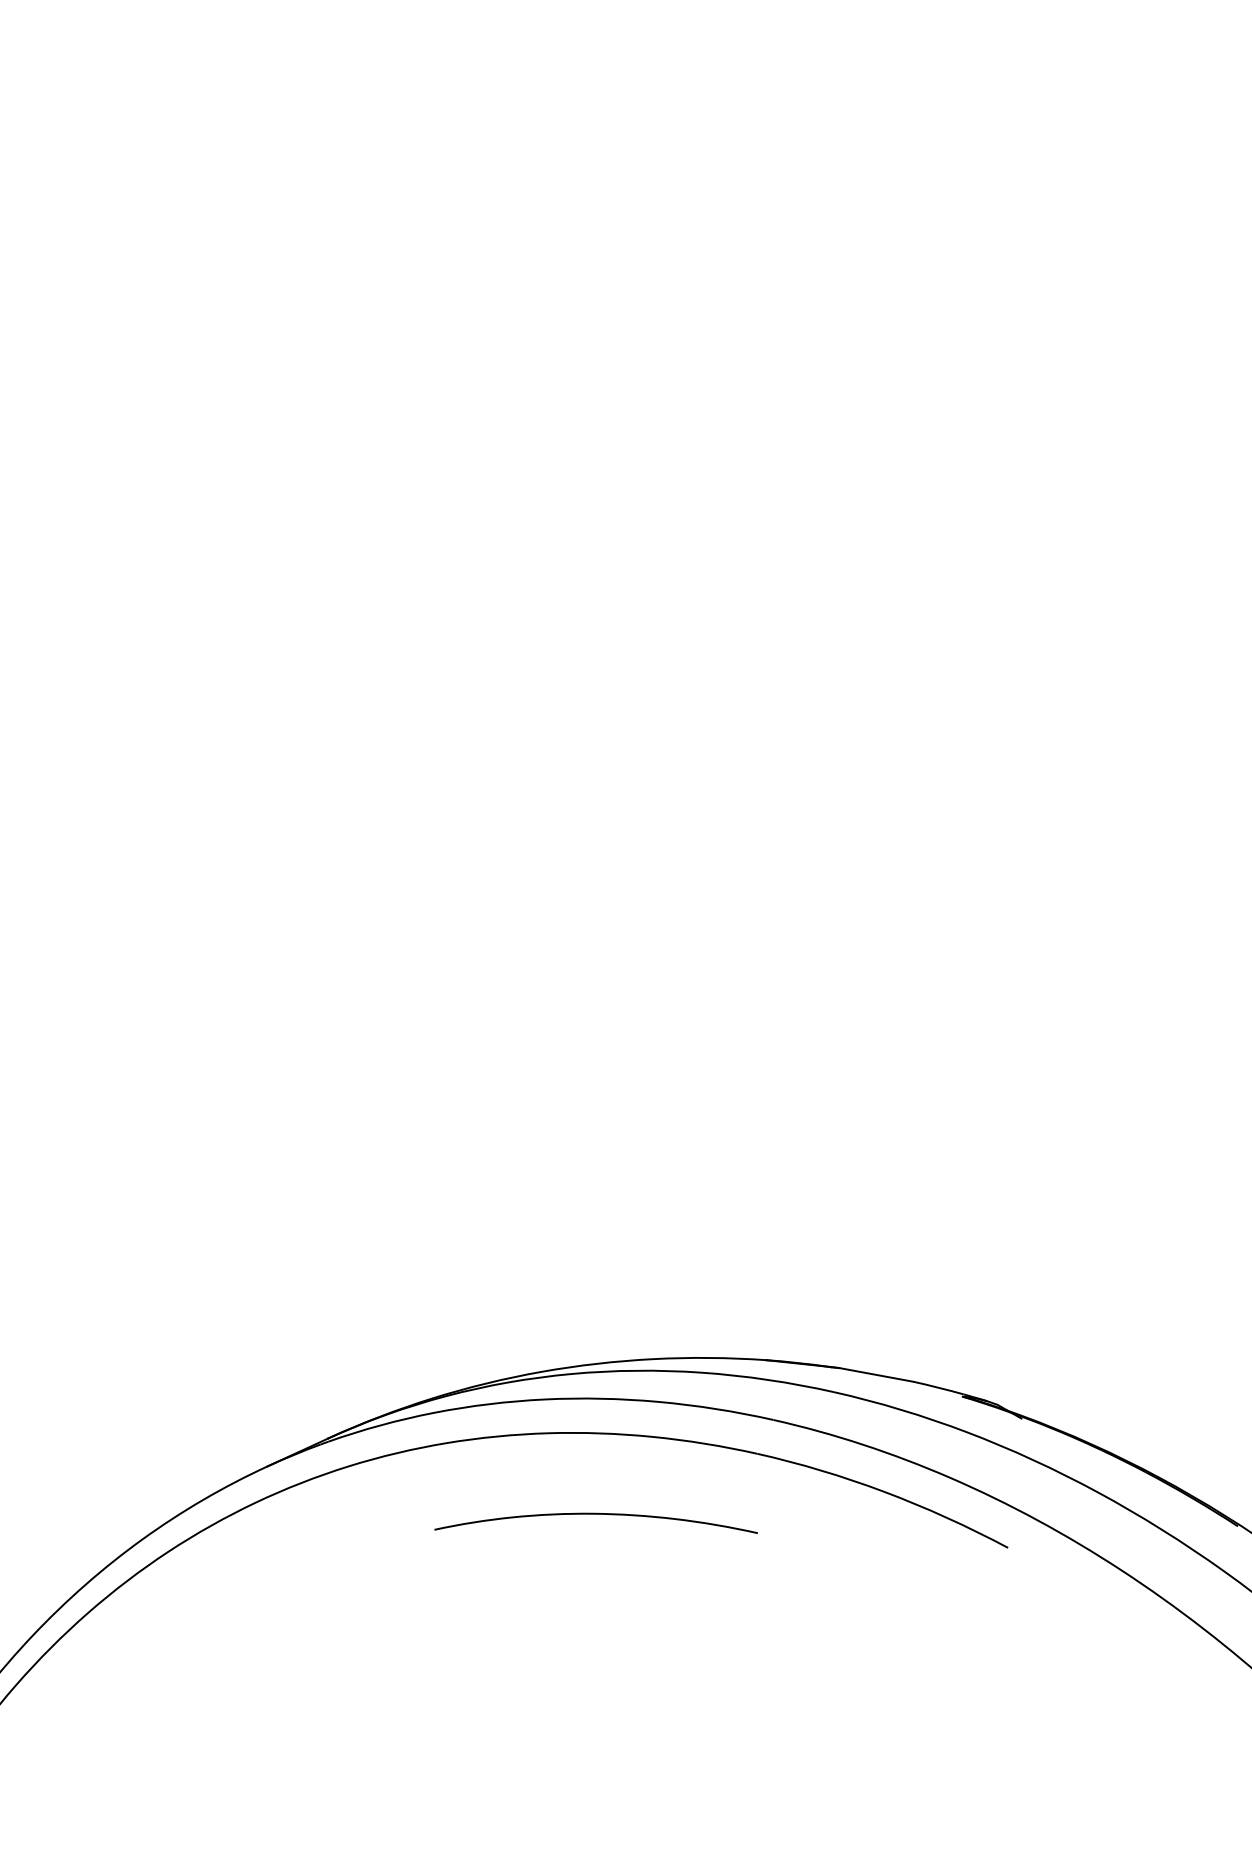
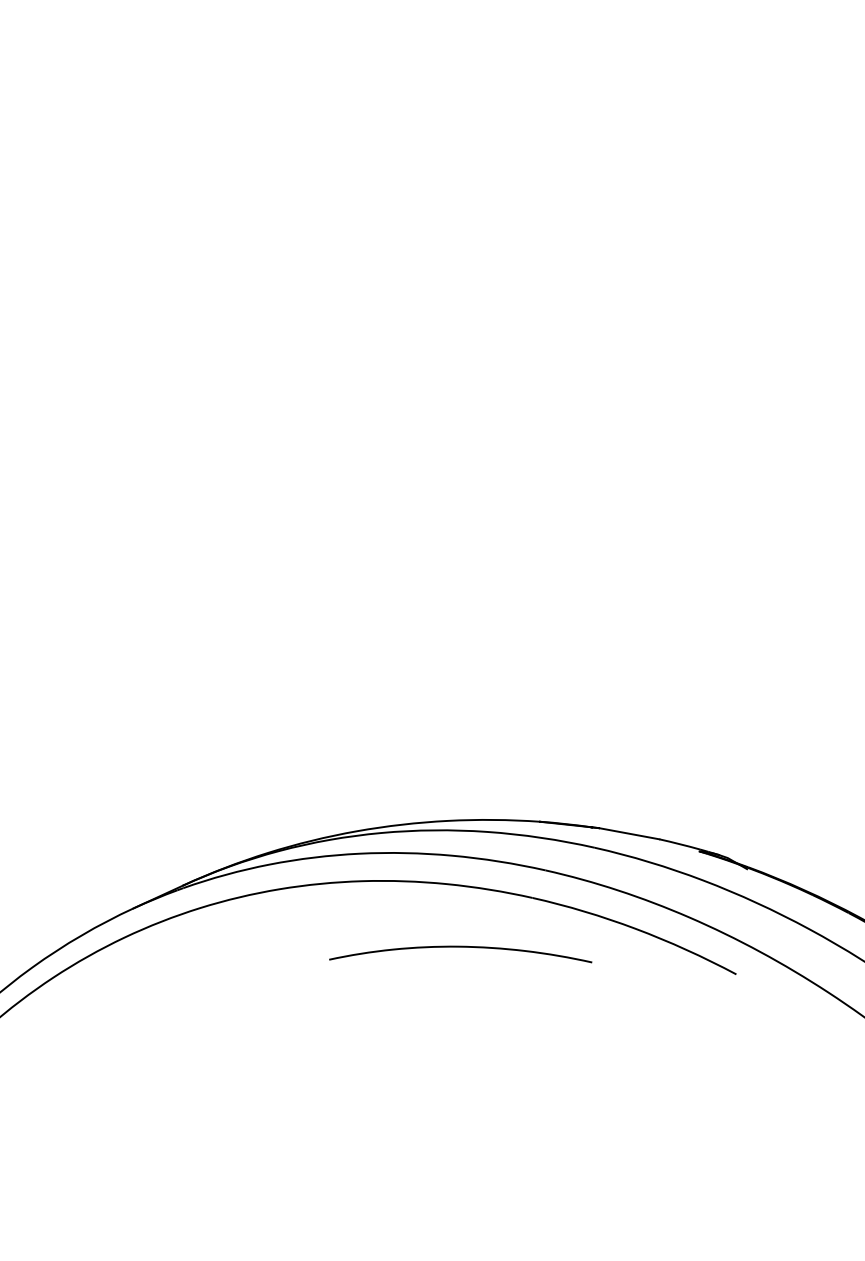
curve: (595, 1514) -> (460, 947), moved

